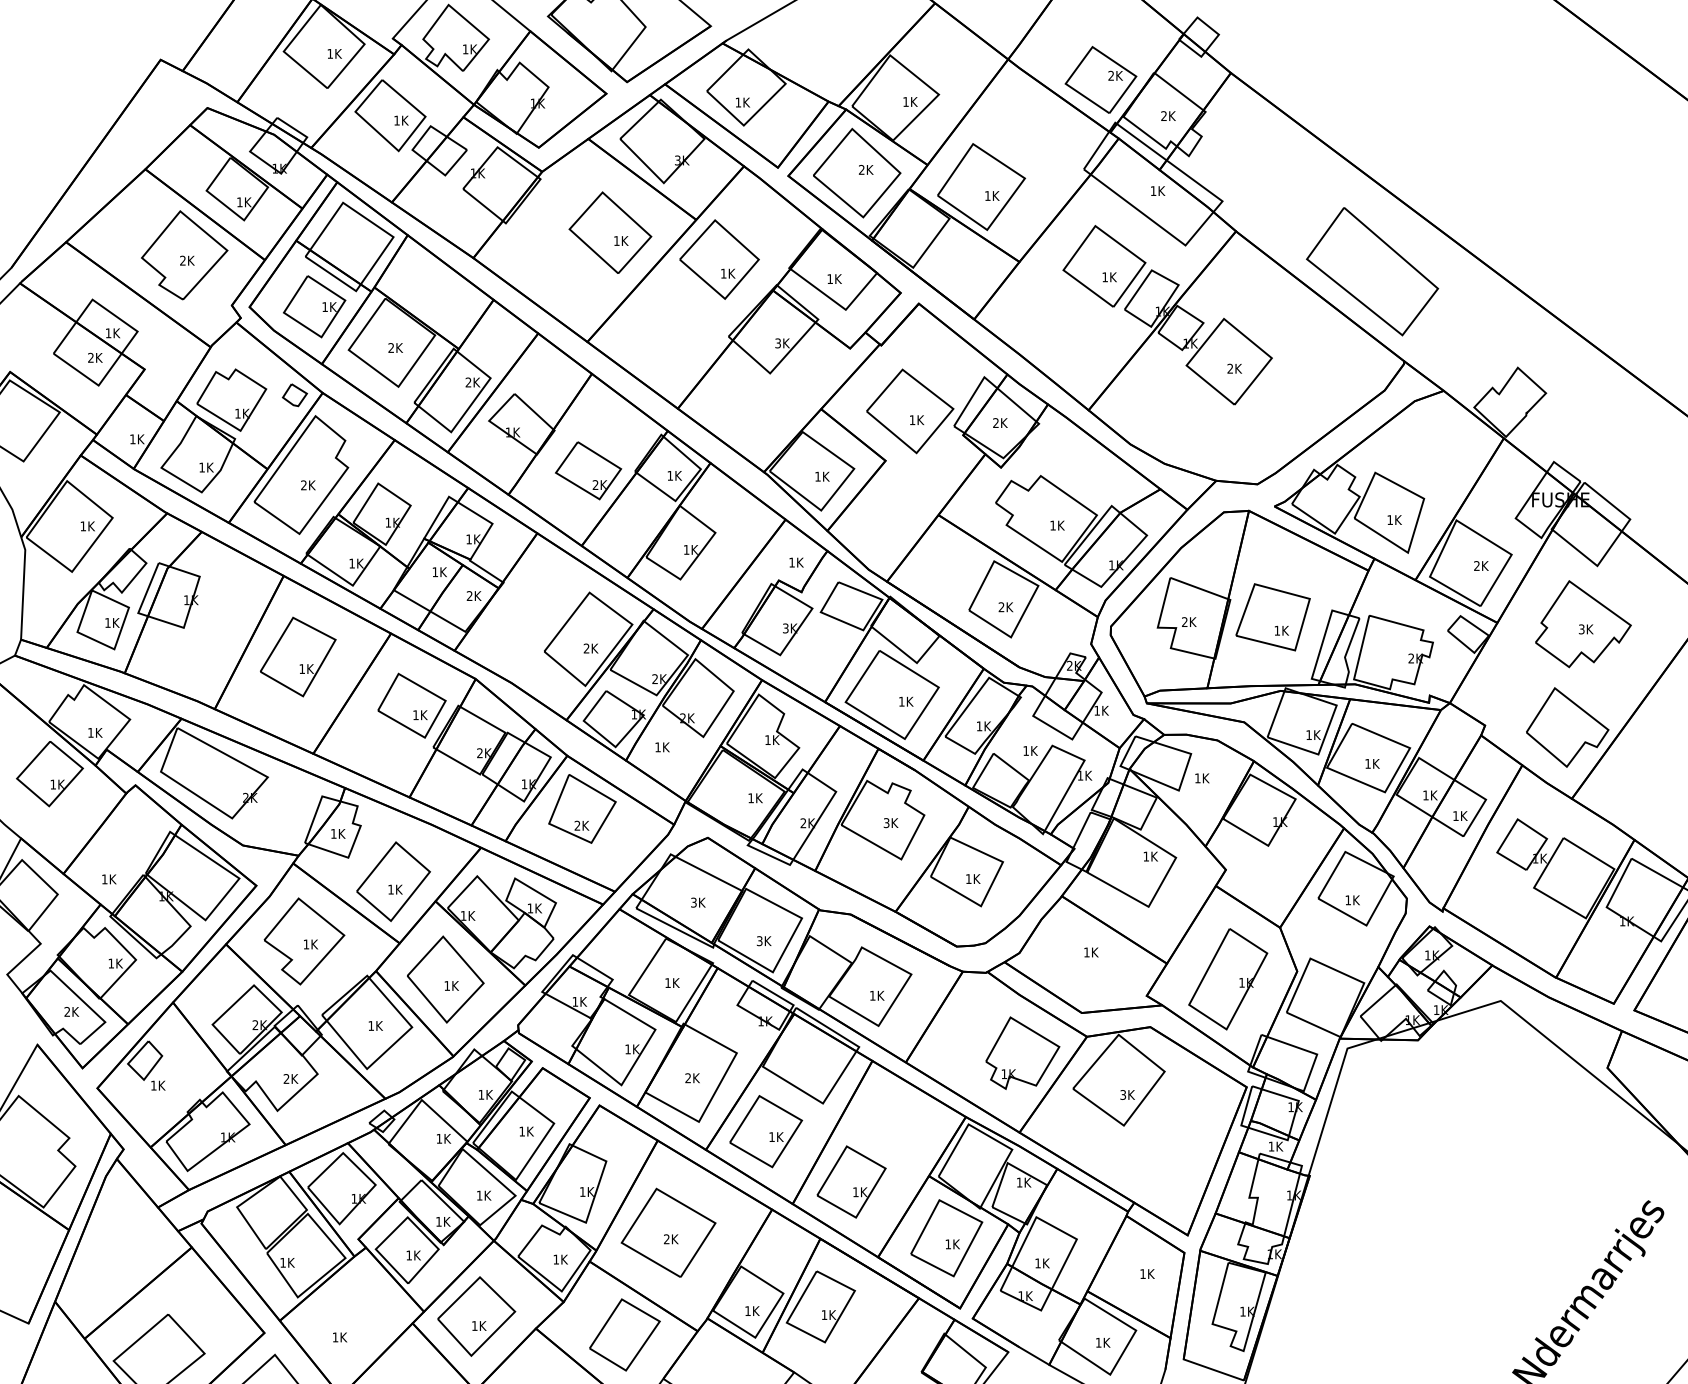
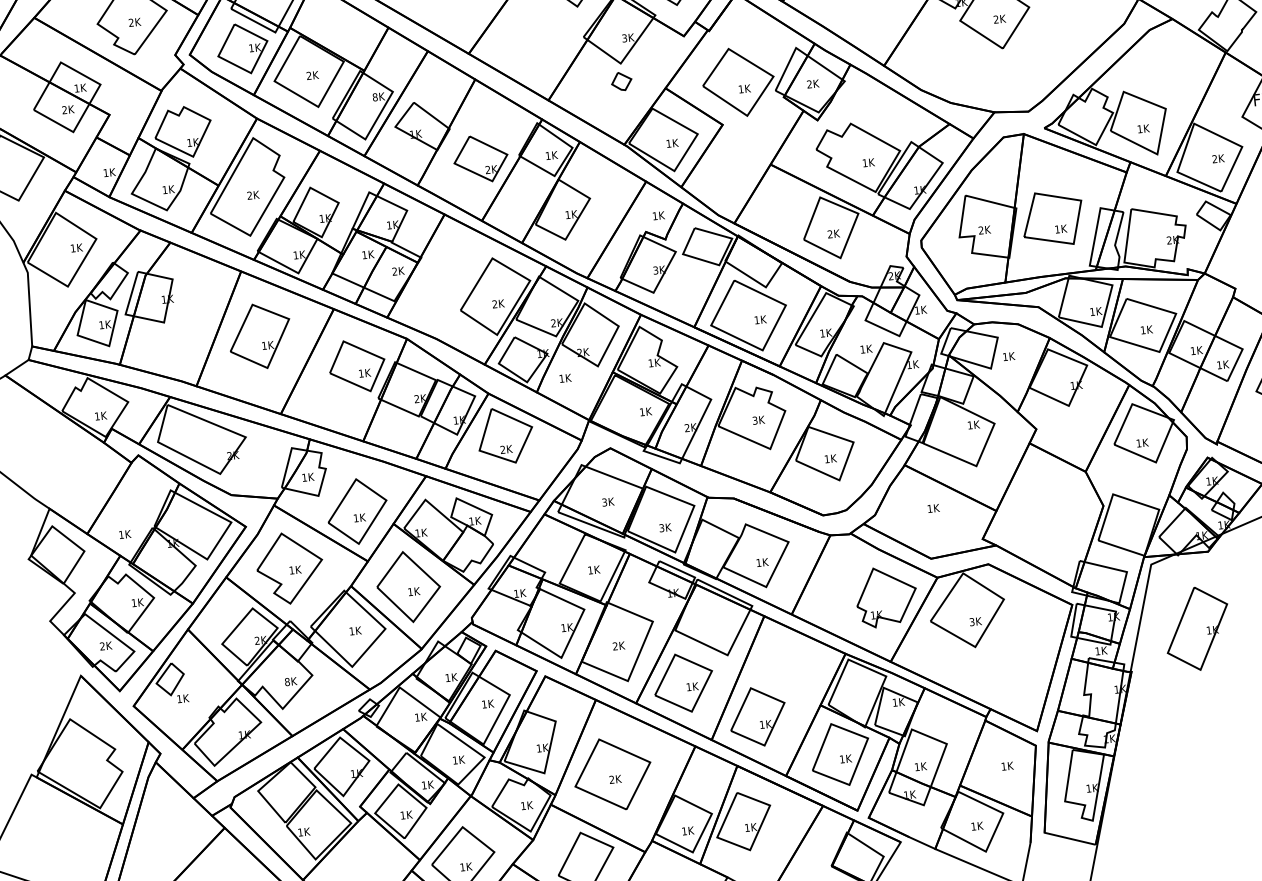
text: (468, 382) -> (375, 97), 2K -> 8K
part: (294, 395) -> (621, 81), moved
part: (49, 774) -> (67, 454), removed
part: (1228, 979) -> (1197, 628), moved
text: (286, 1078) -> (287, 681), 2K -> 8K

